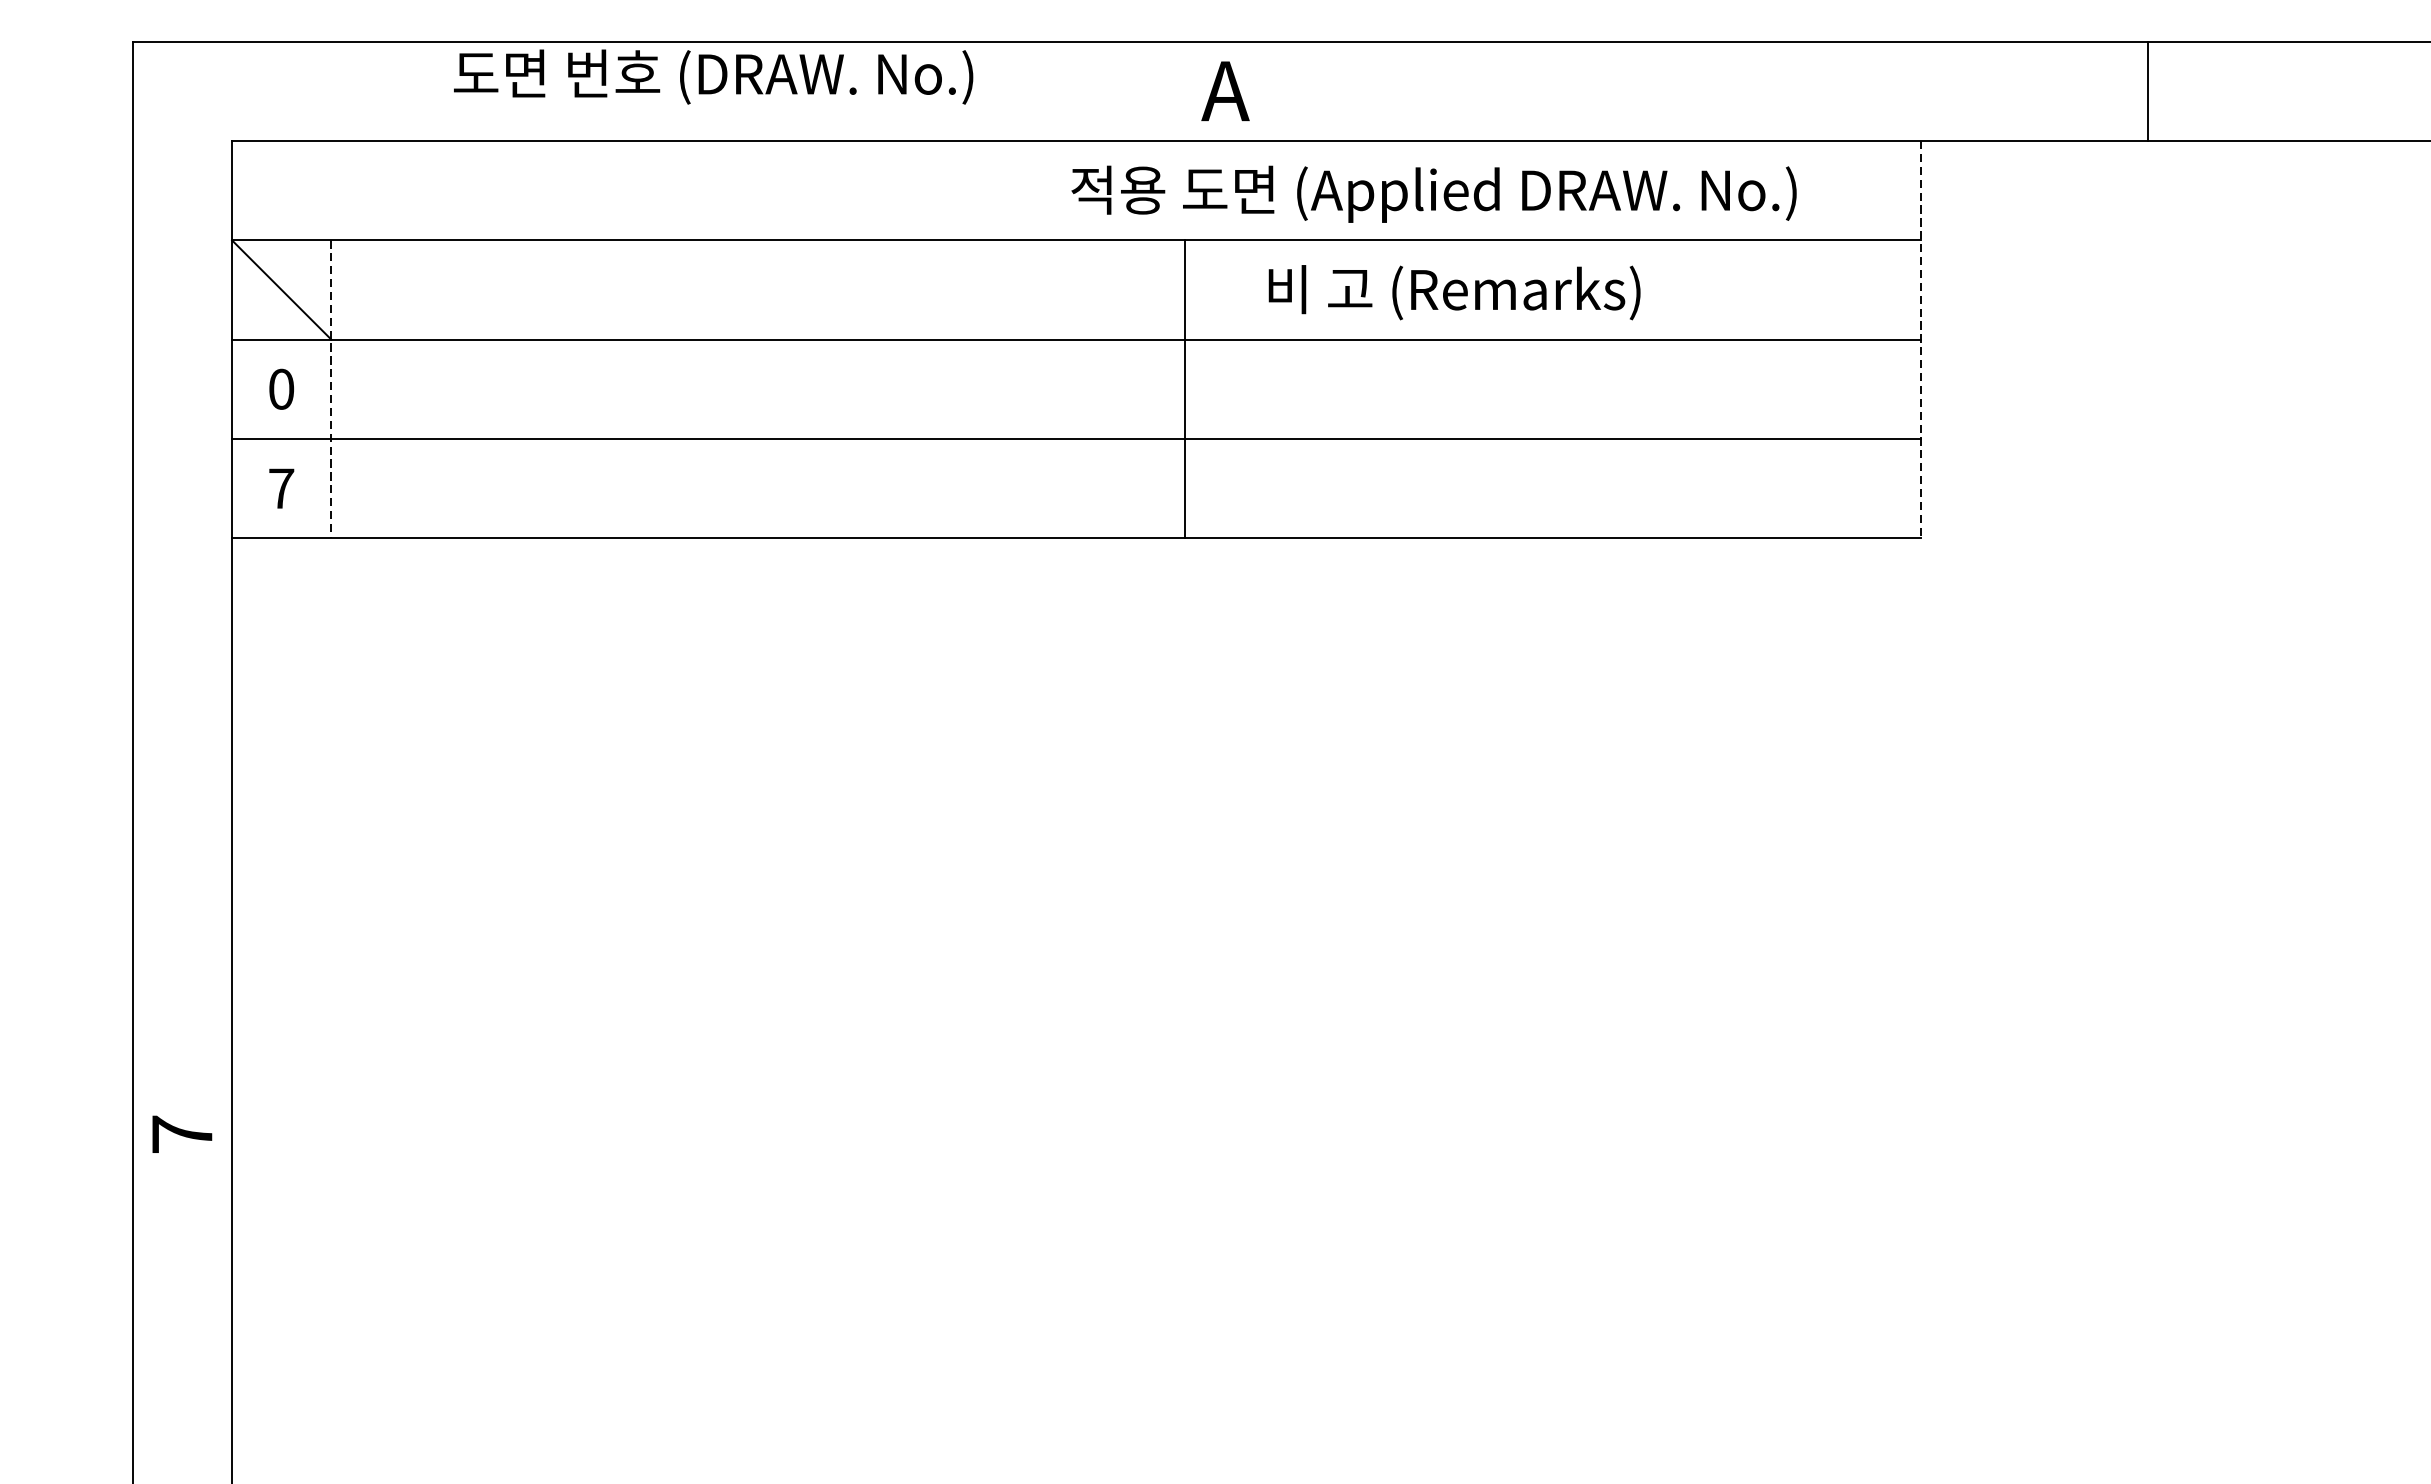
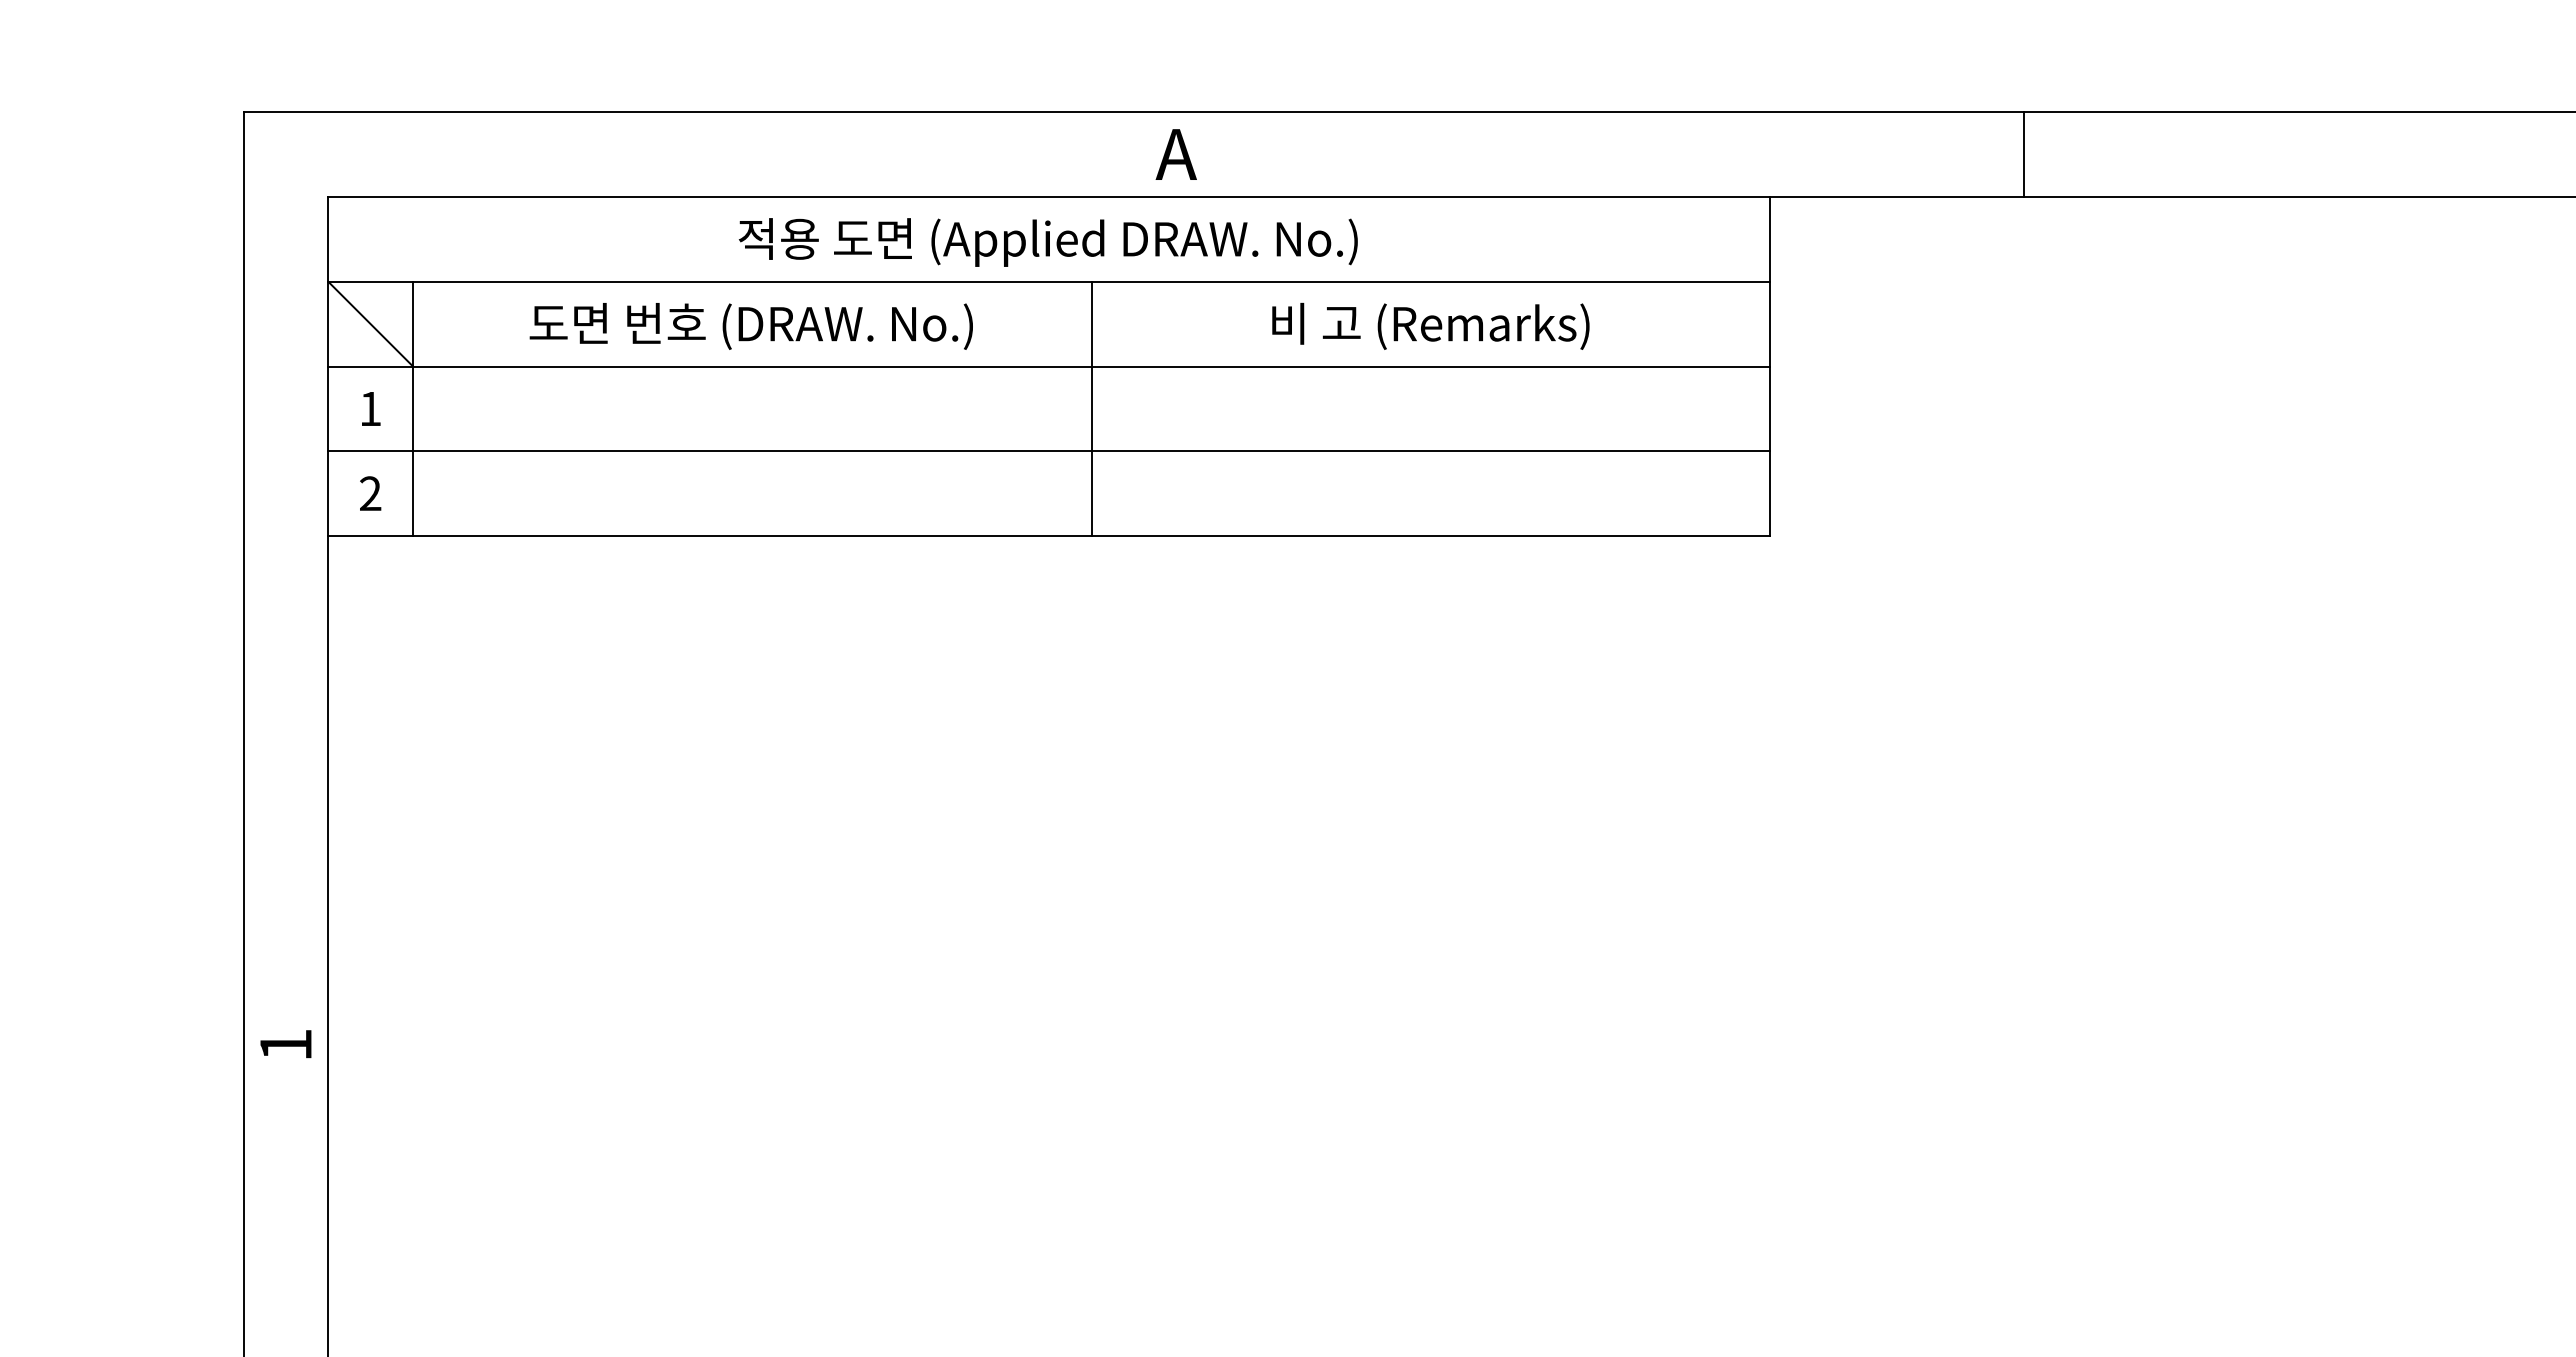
text: (712, 77) -> (750, 326), moved
line: (2147, 91) -> (2024, 154), moved
text: (1433, 194) -> (1047, 242), moved
text: (1454, 291) -> (1430, 325), moved
line: (1920, 339) -> (1769, 366), dashed -> solid
text: (281, 388) -> (370, 408), 0 -> 1
line: (1184, 388) -> (1091, 408), moved
line: (331, 389) -> (413, 409), dashed -> solid
text: (281, 488) -> (370, 493), 7 -> 2
text: (181, 1133) -> (285, 1044), 7 -> 1

